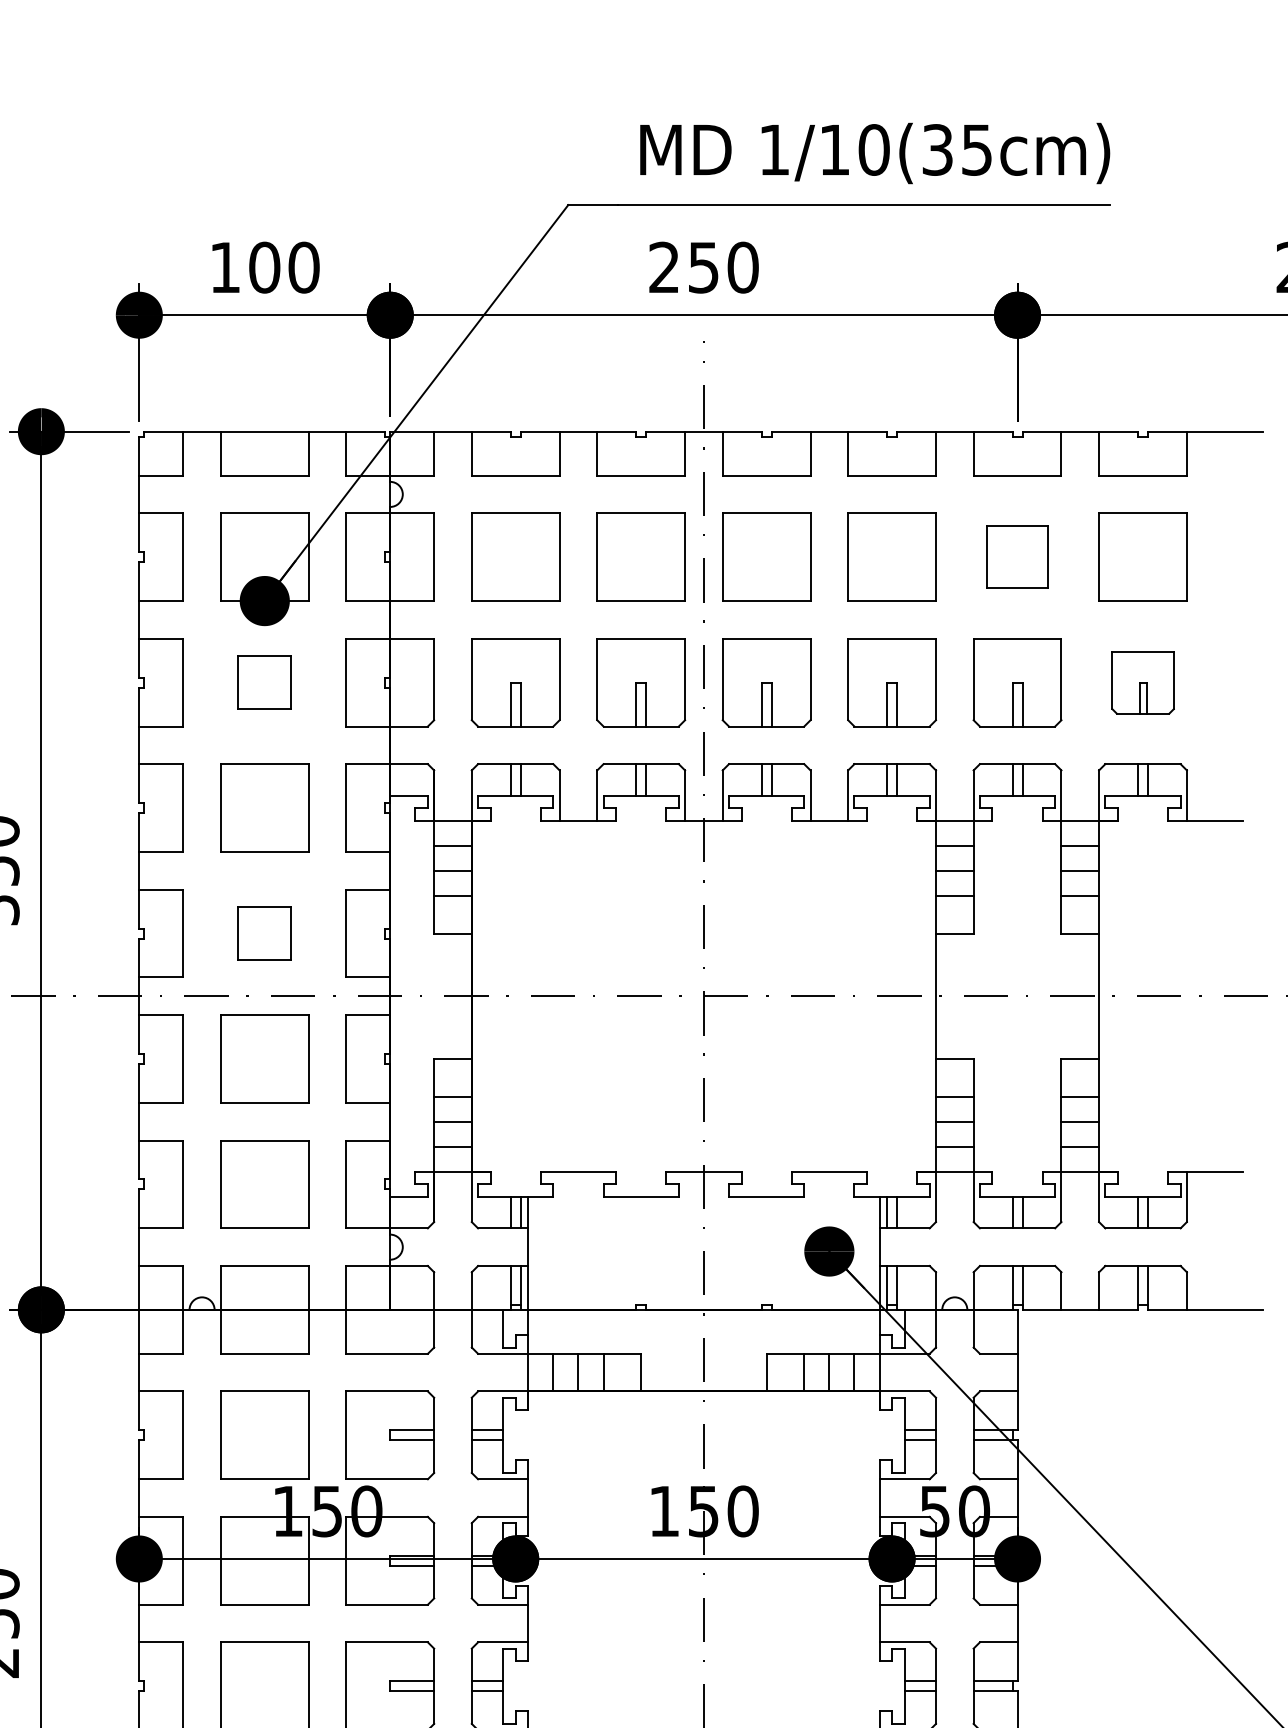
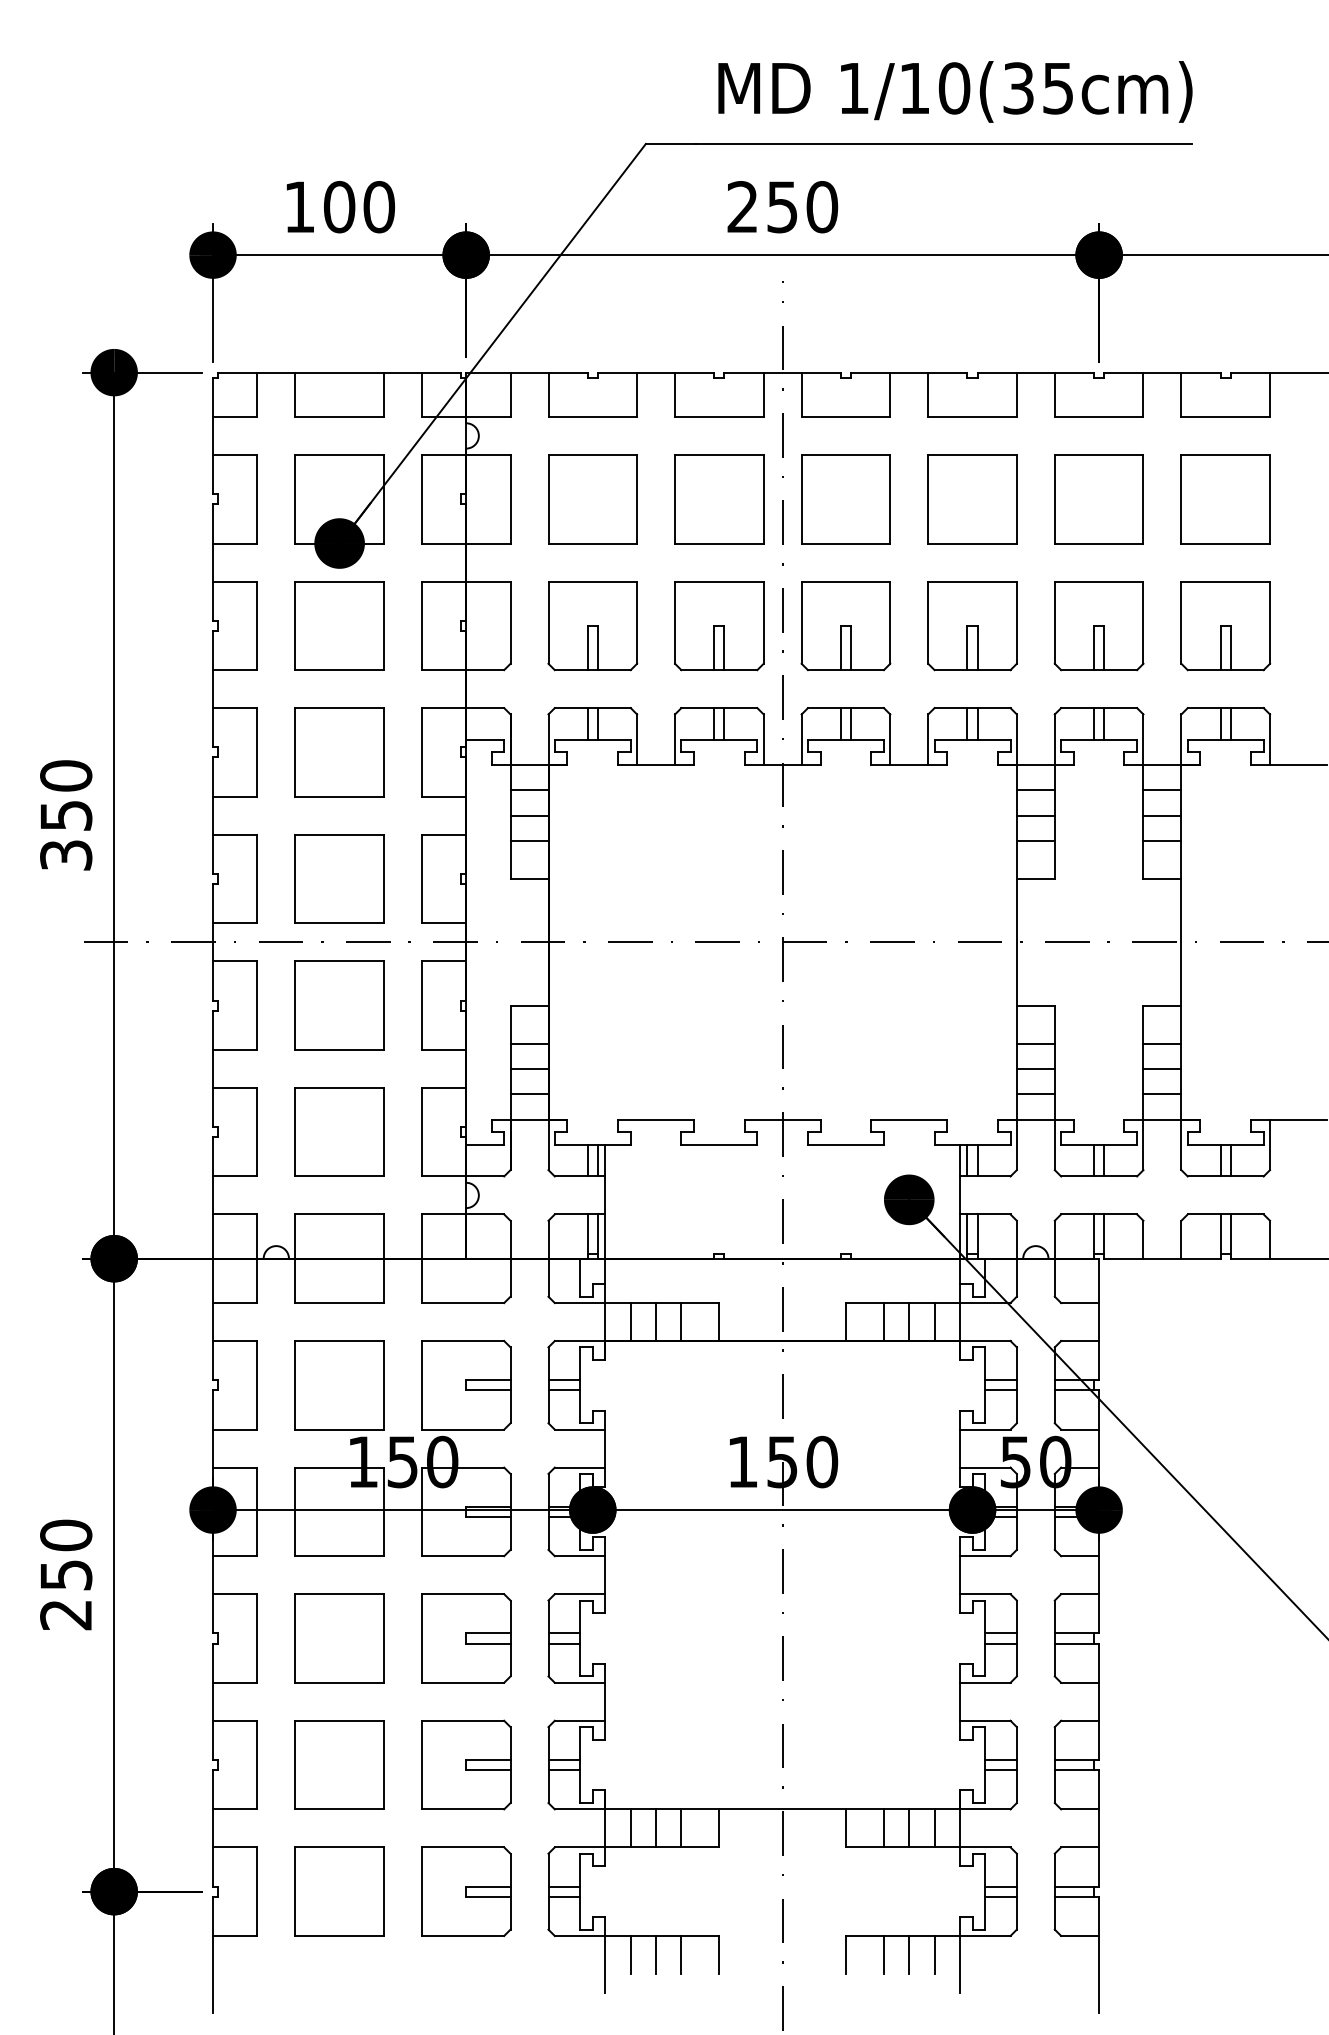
part: (1016, 557) -> (1098, 499), size x1.43
part: (264, 682) -> (339, 625), size x1.67
part: (1142, 683) -> (1225, 626), size x1.43
part: (264, 933) -> (339, 878), size x1.67

